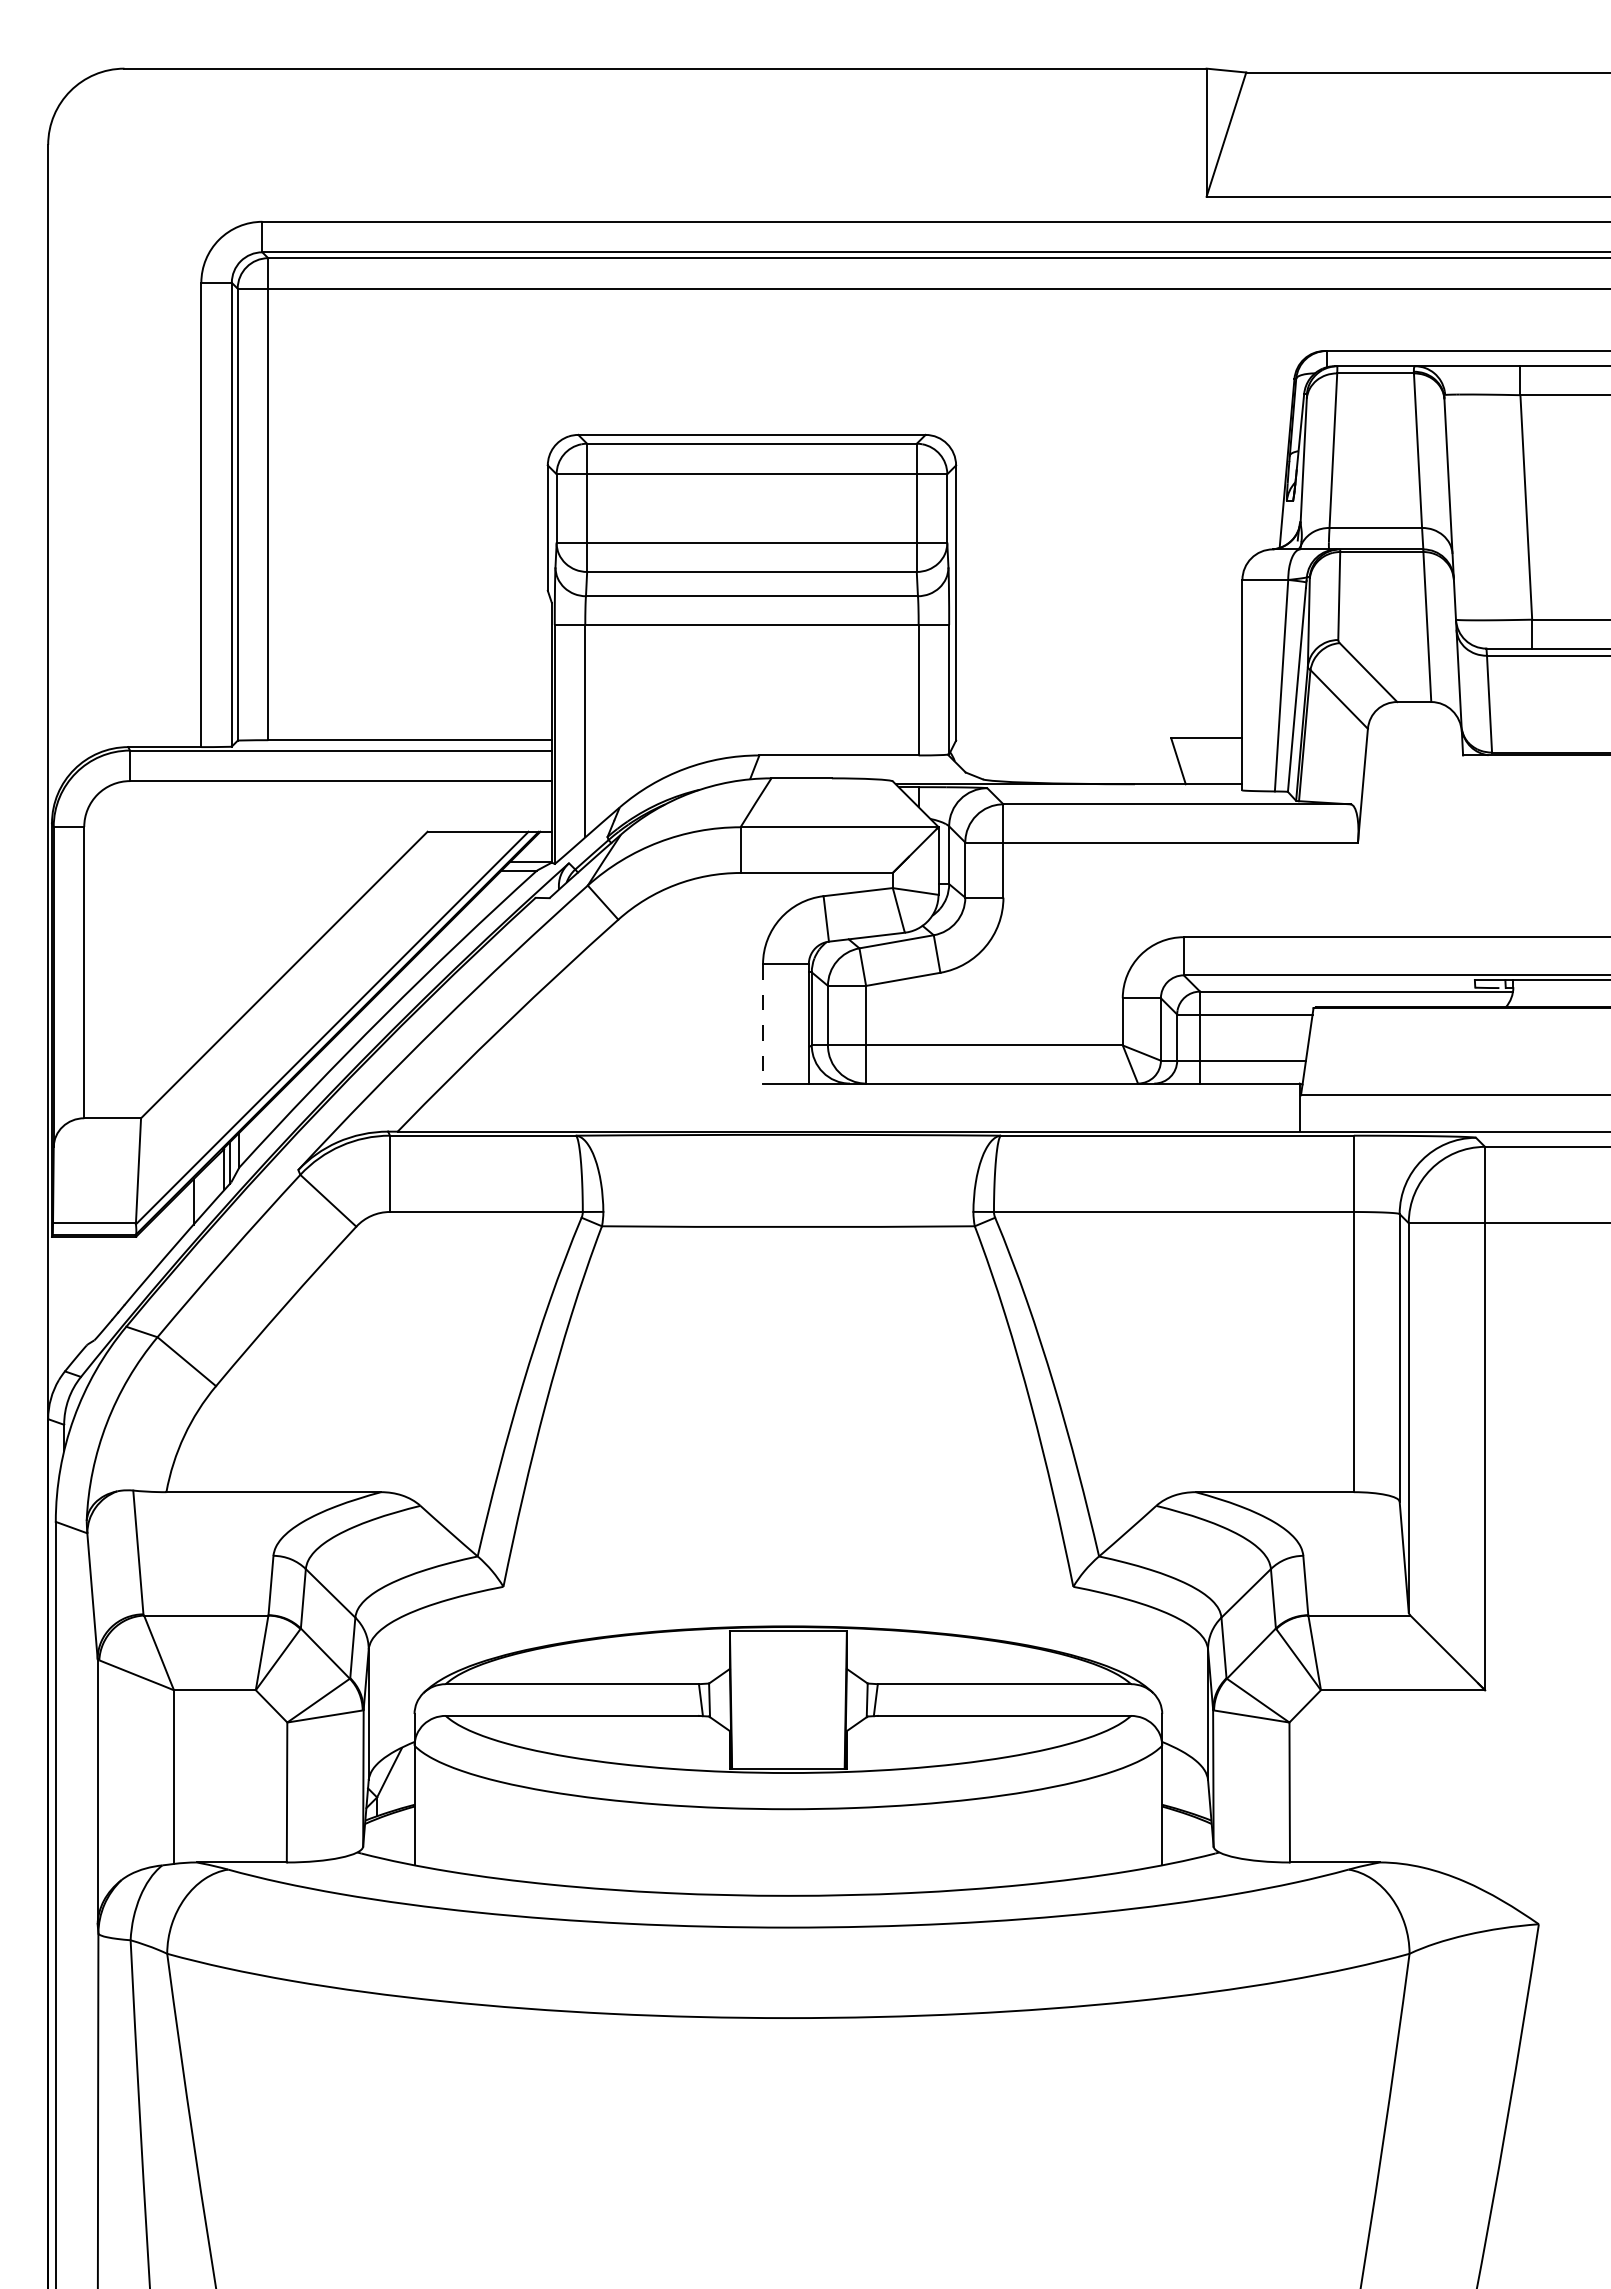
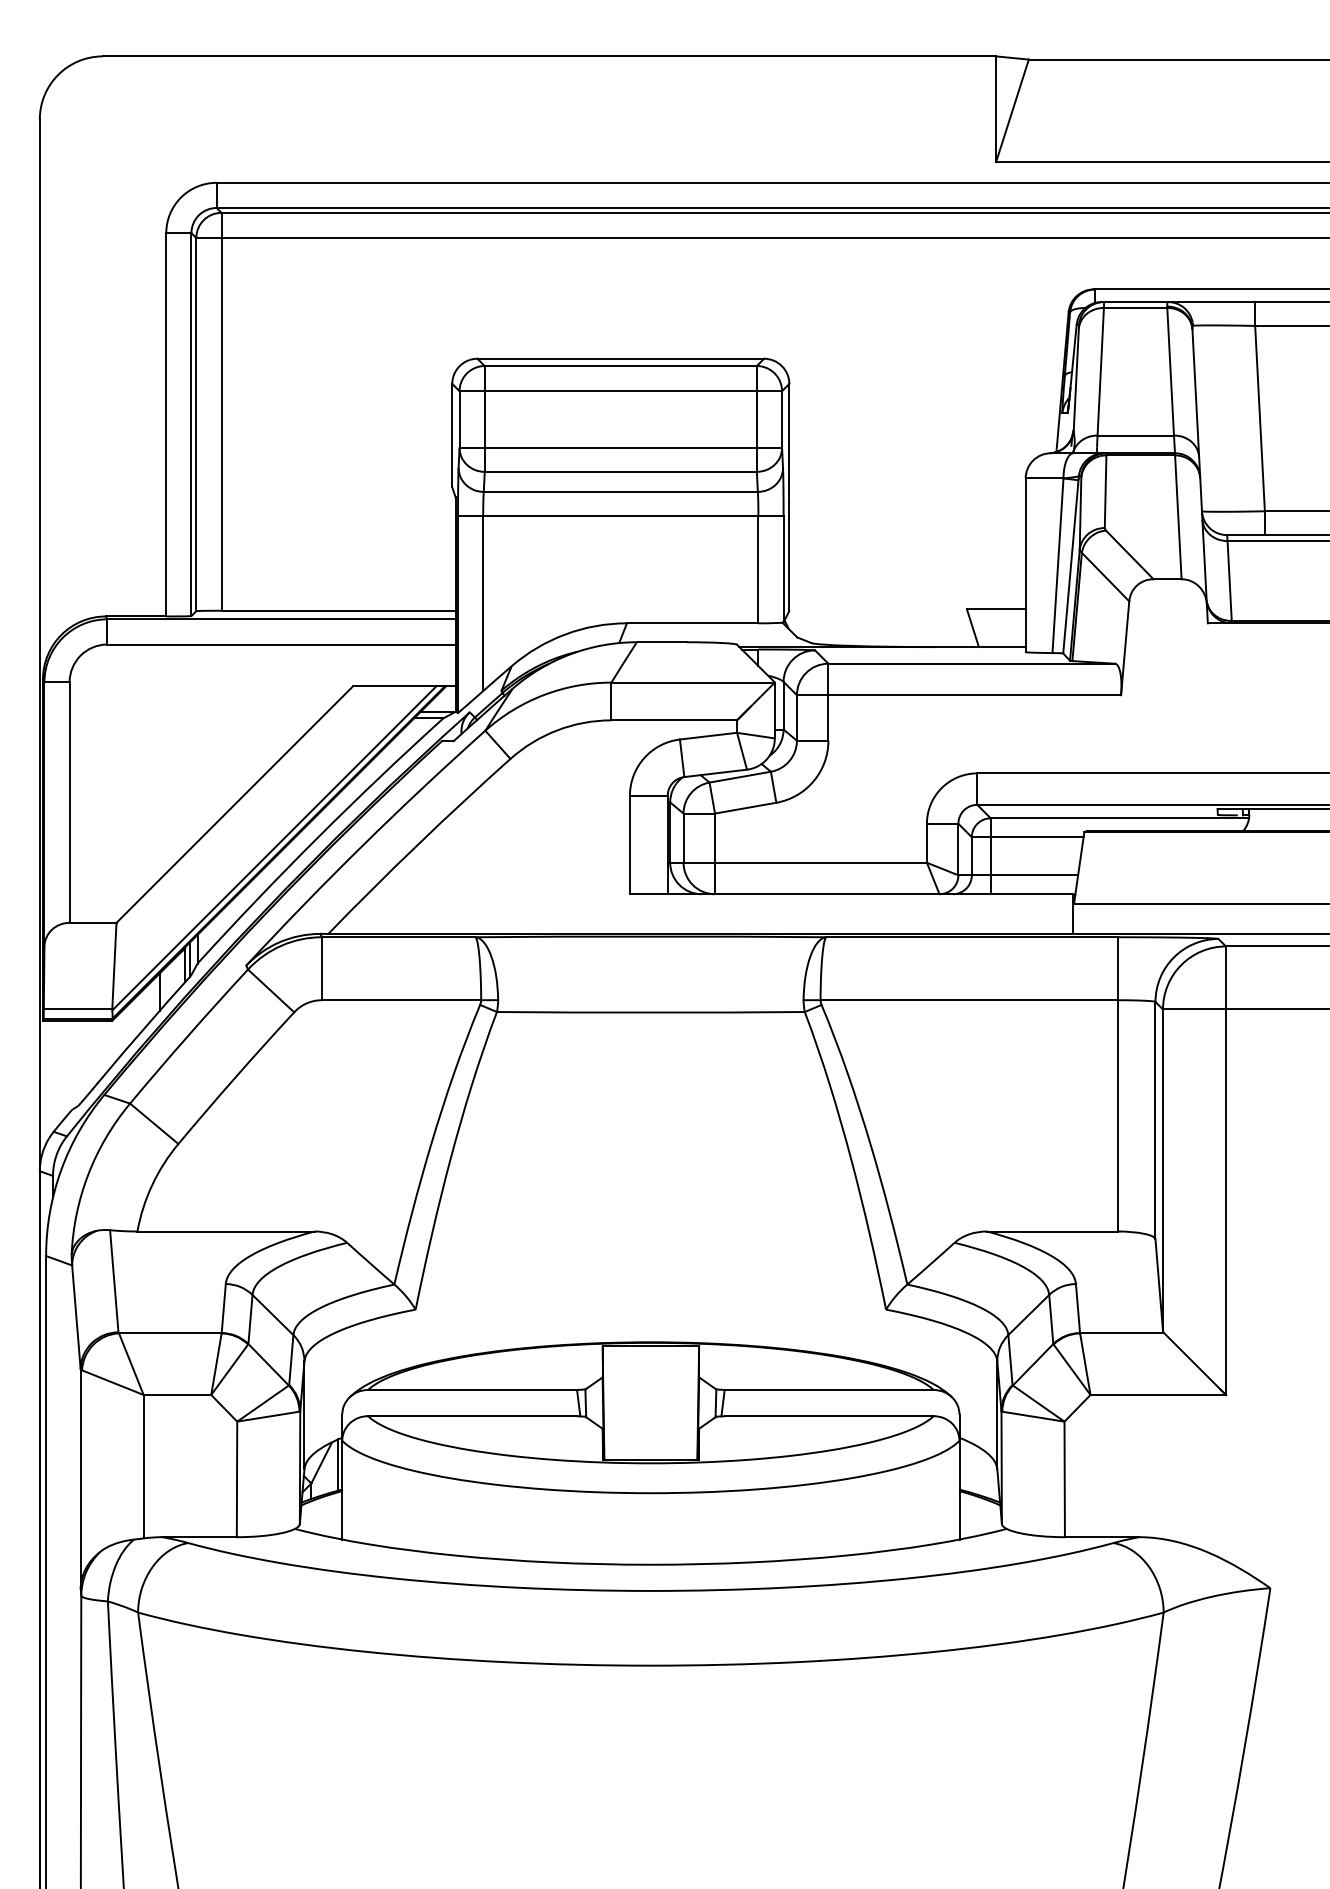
line: (763, 1023) -> (630, 844), dashed -> solid
line: (409, 1775) -> (338, 1465), added

